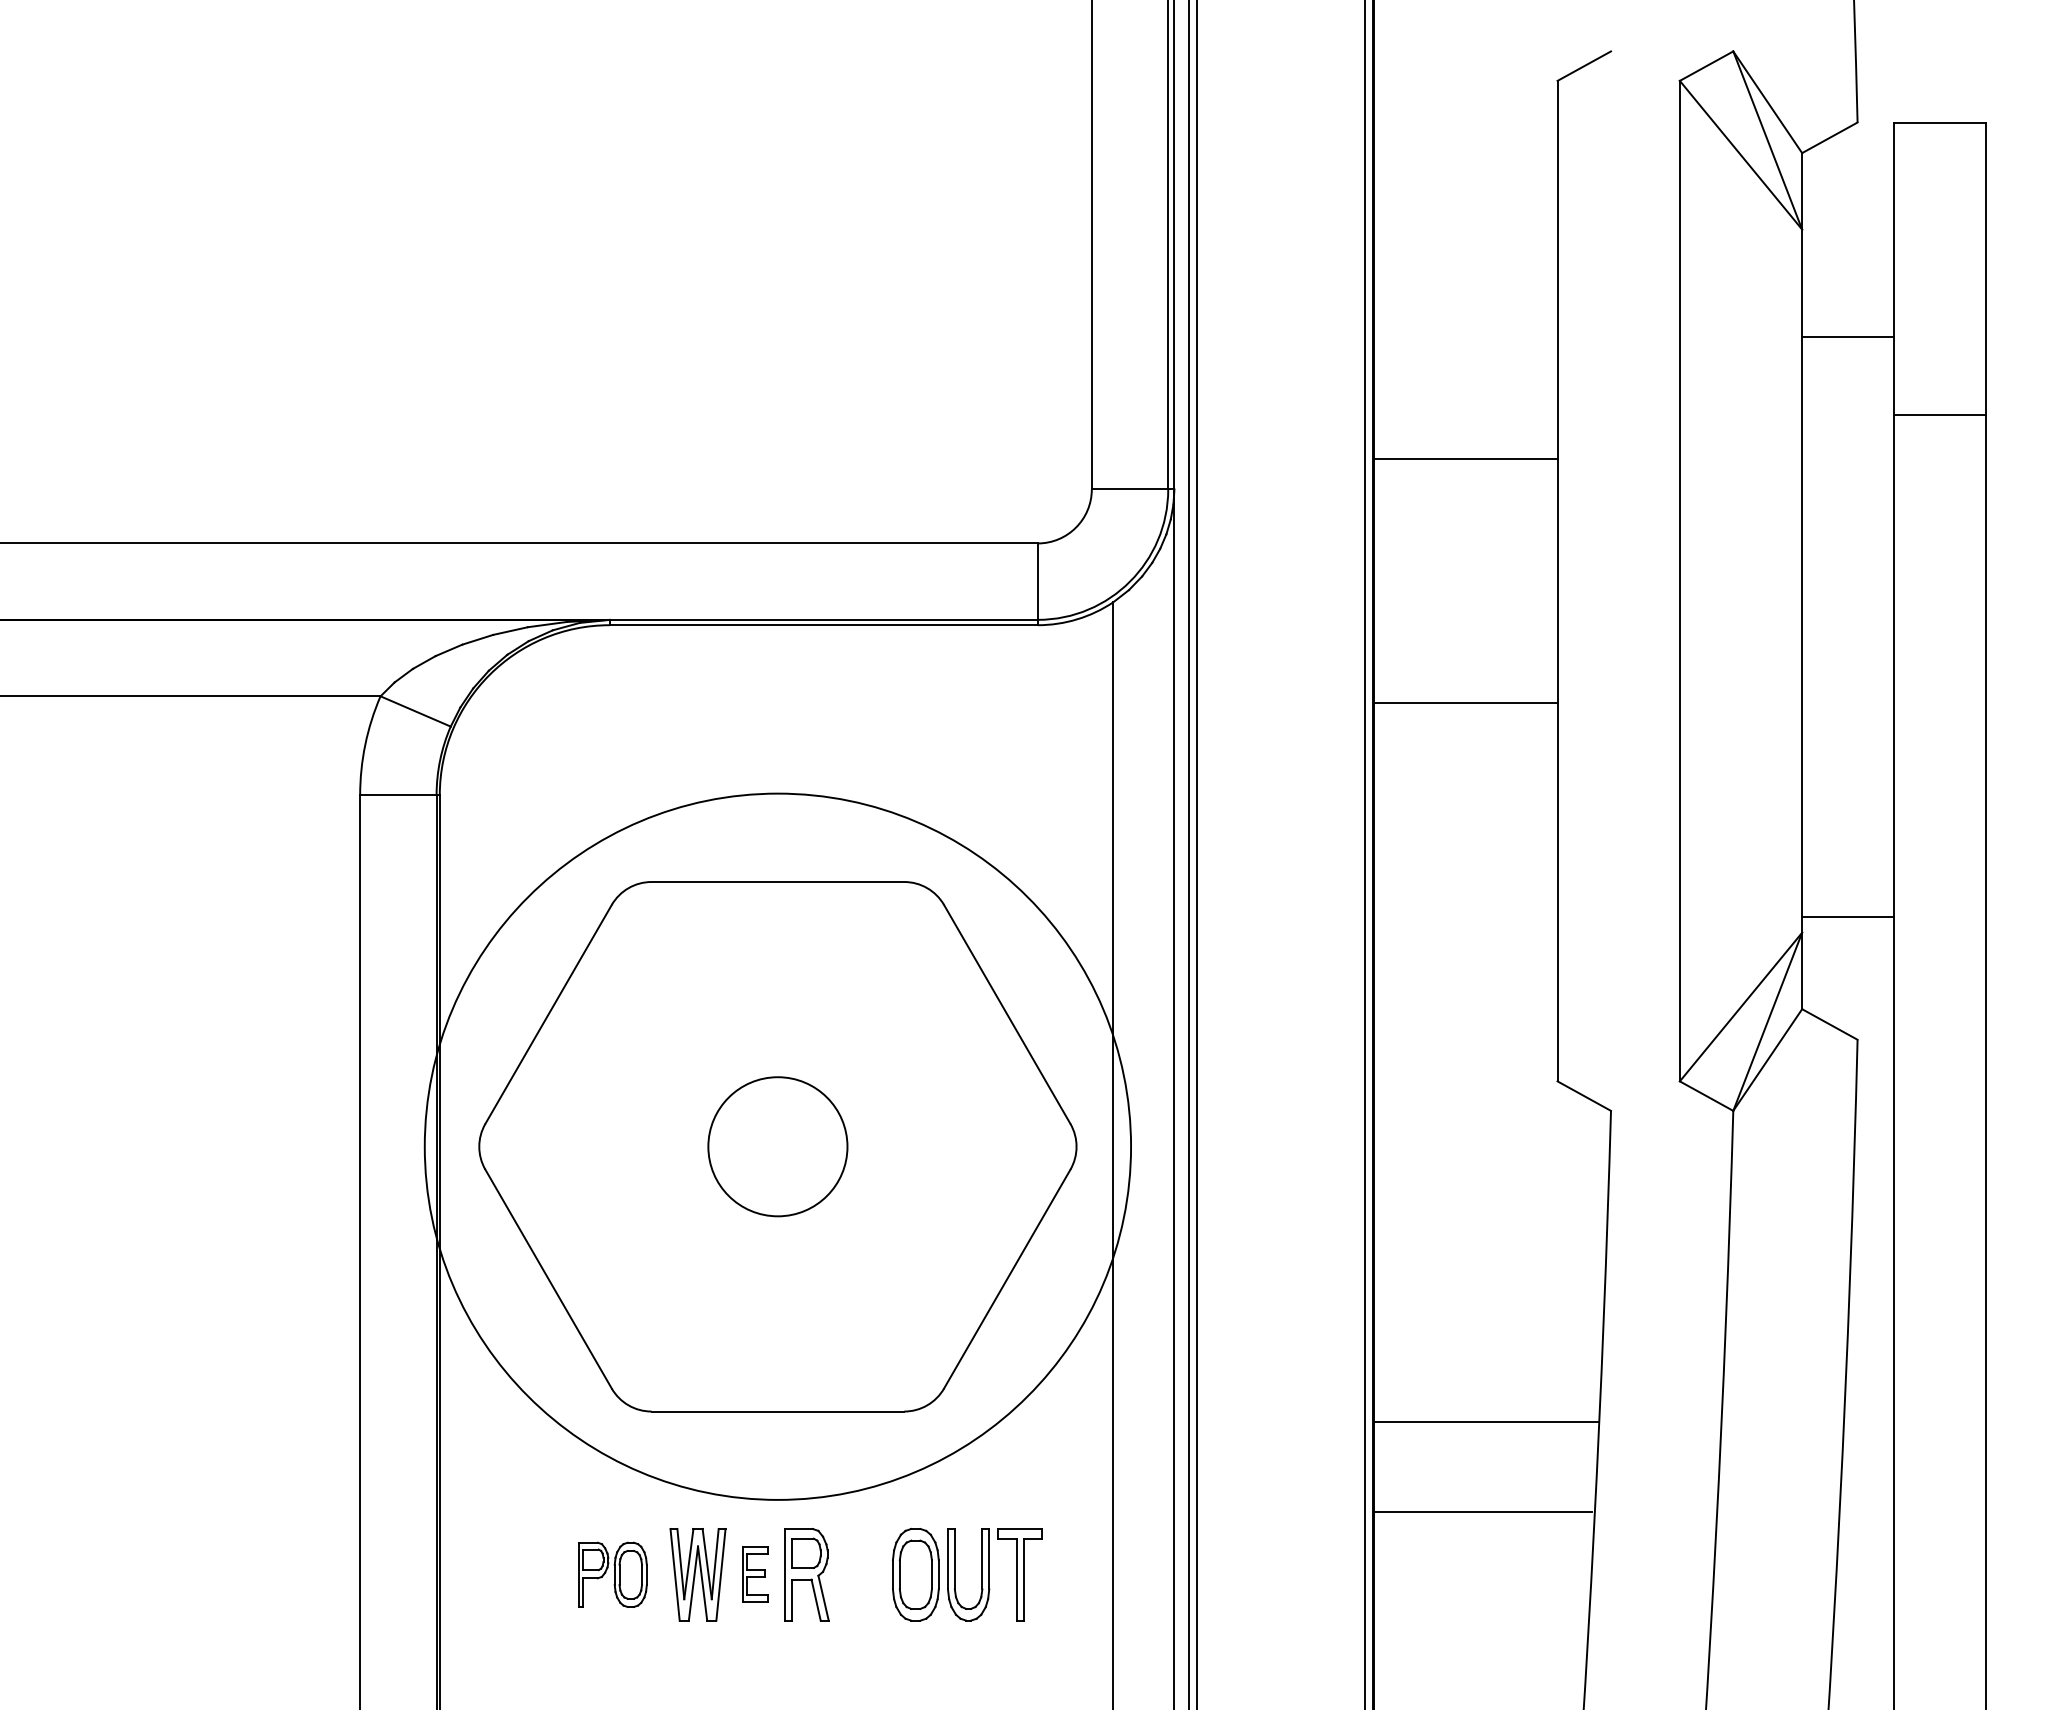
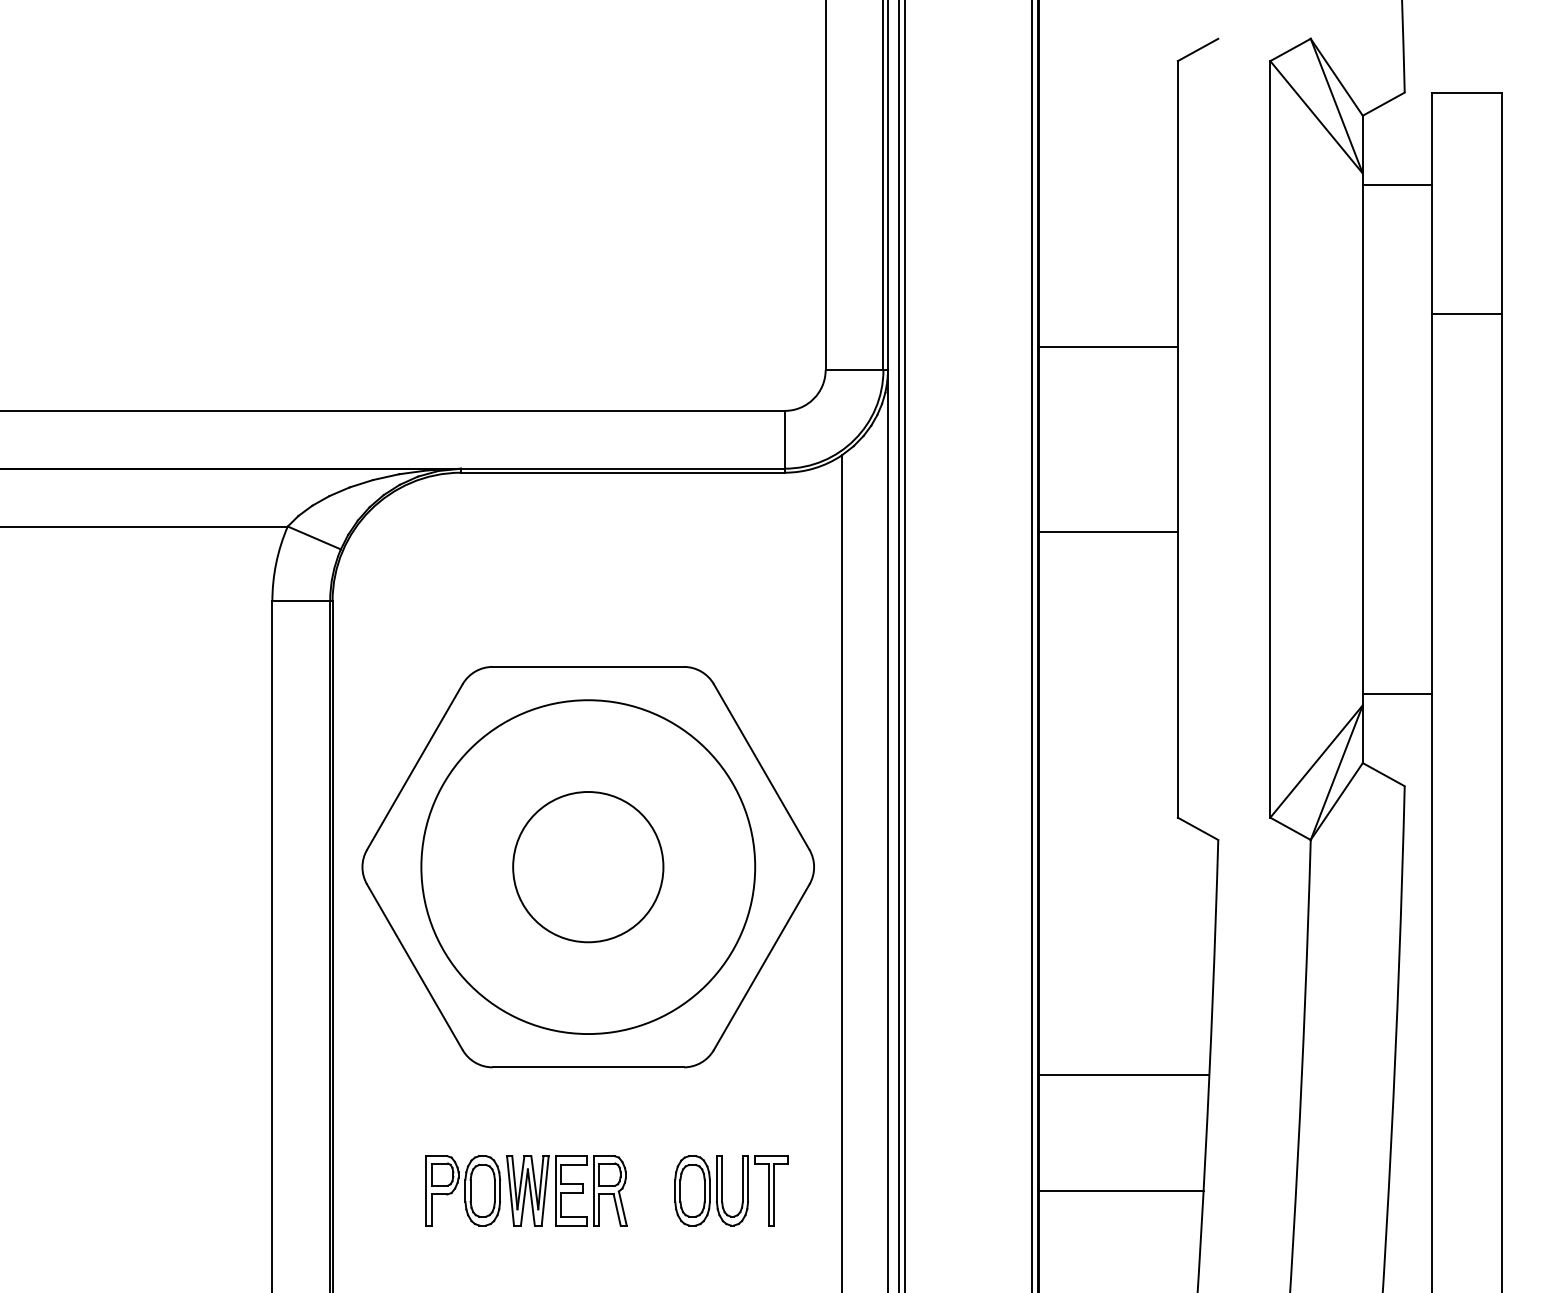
line: (1847, 336) -> (1397, 184), moved
circle: (777, 1146) -> (587, 866), size x0.62
circle: (777, 1146) -> (587, 866), size x1.43
line: (1482, 1511) -> (1121, 1190), moved
part: (612, 1574) -> (463, 1190), size x1.43
part: (755, 1574) -> (571, 1190), size x1.67

